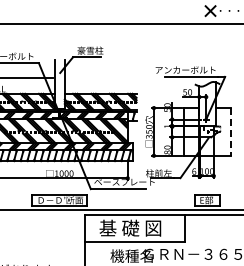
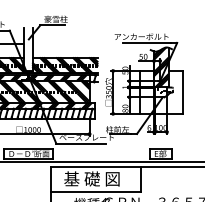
hatch: (207, 104) -> (161, 67), added
line: (231, 131) -> (182, 92), dashed -> solid

